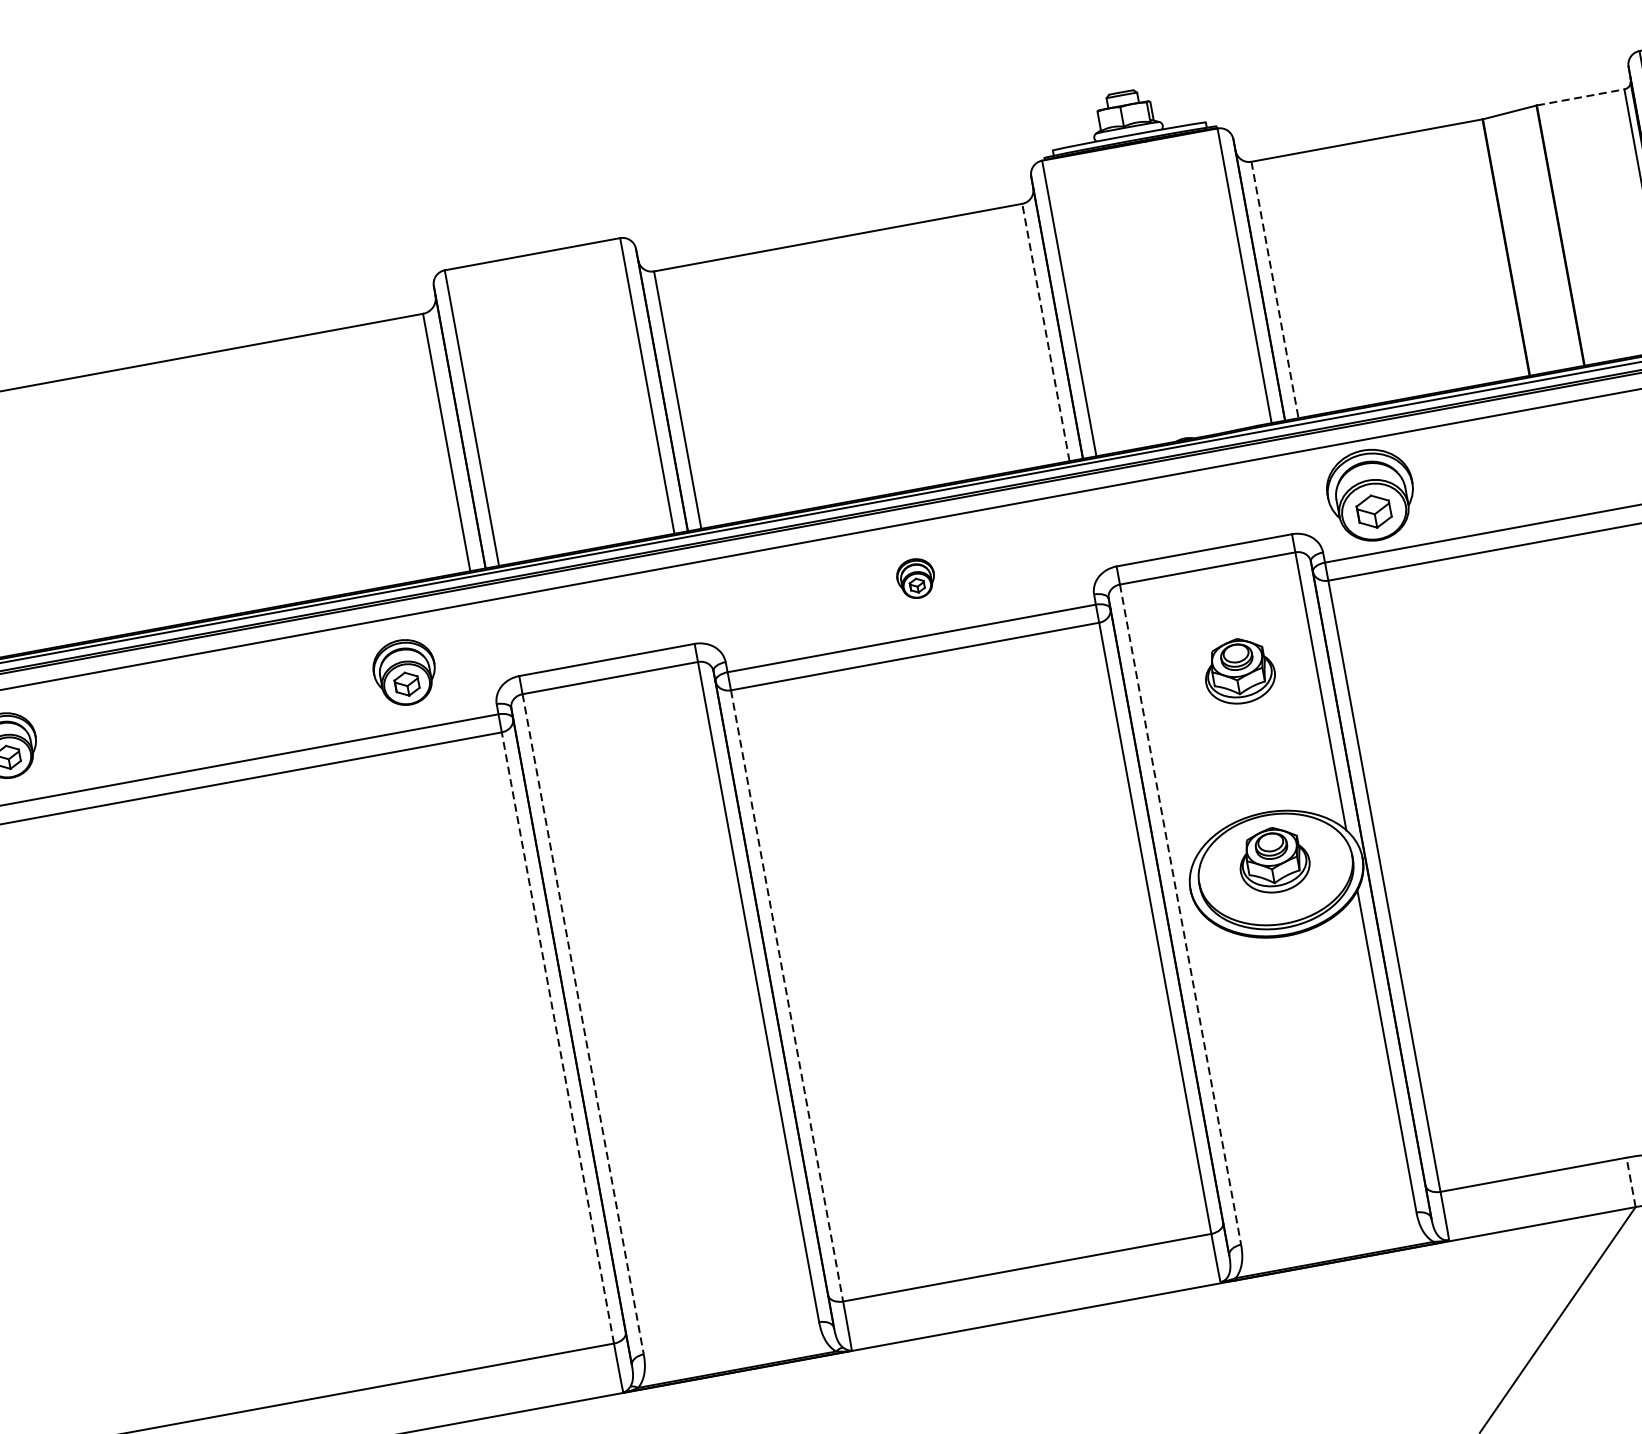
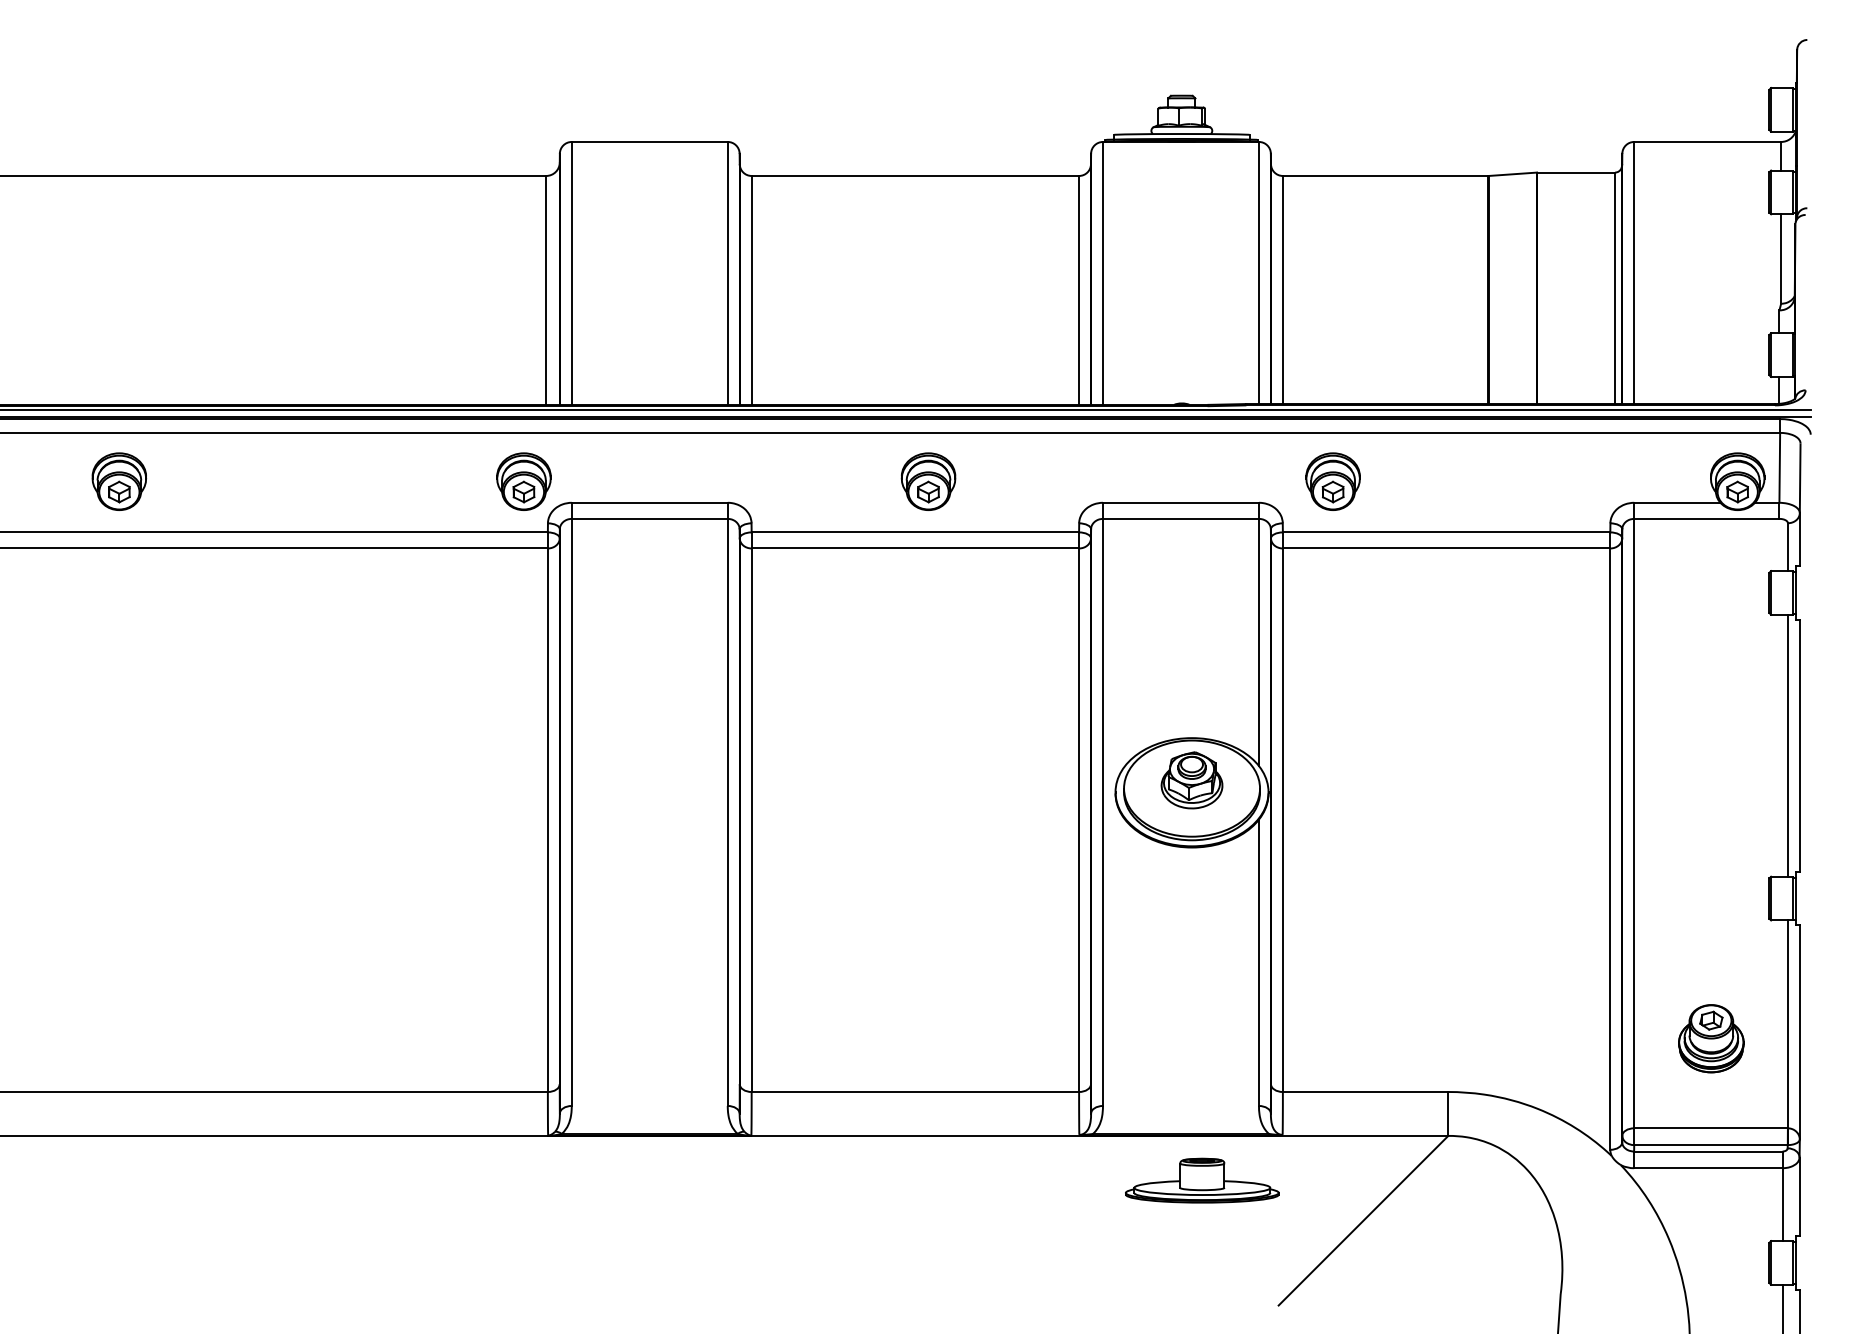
line: (1580, 97) -> (1576, 172), dashed -> solid
line: (1274, 290) -> (1282, 290), dashed -> solid
line: (1046, 331) -> (1079, 289), dashed -> solid
part: (1370, 495) -> (1332, 481), size x0.71
part: (916, 578) -> (928, 481), size x1.67
part: (1238, 671) -> (1191, 612), removed
part: (404, 672) -> (523, 481), moved
line: (1179, 914) -> (1102, 812), dashed -> solid
line: (786, 996) -> (751, 820), dashed -> solid
line: (582, 1024) -> (571, 812), dashed -> solid
line: (557, 1038) -> (547, 820), dashed -> solid
line: (1631, 1181) -> (1448, 1113), dashed -> solid
part: (1368, 1307) -> (1202, 1180), added

